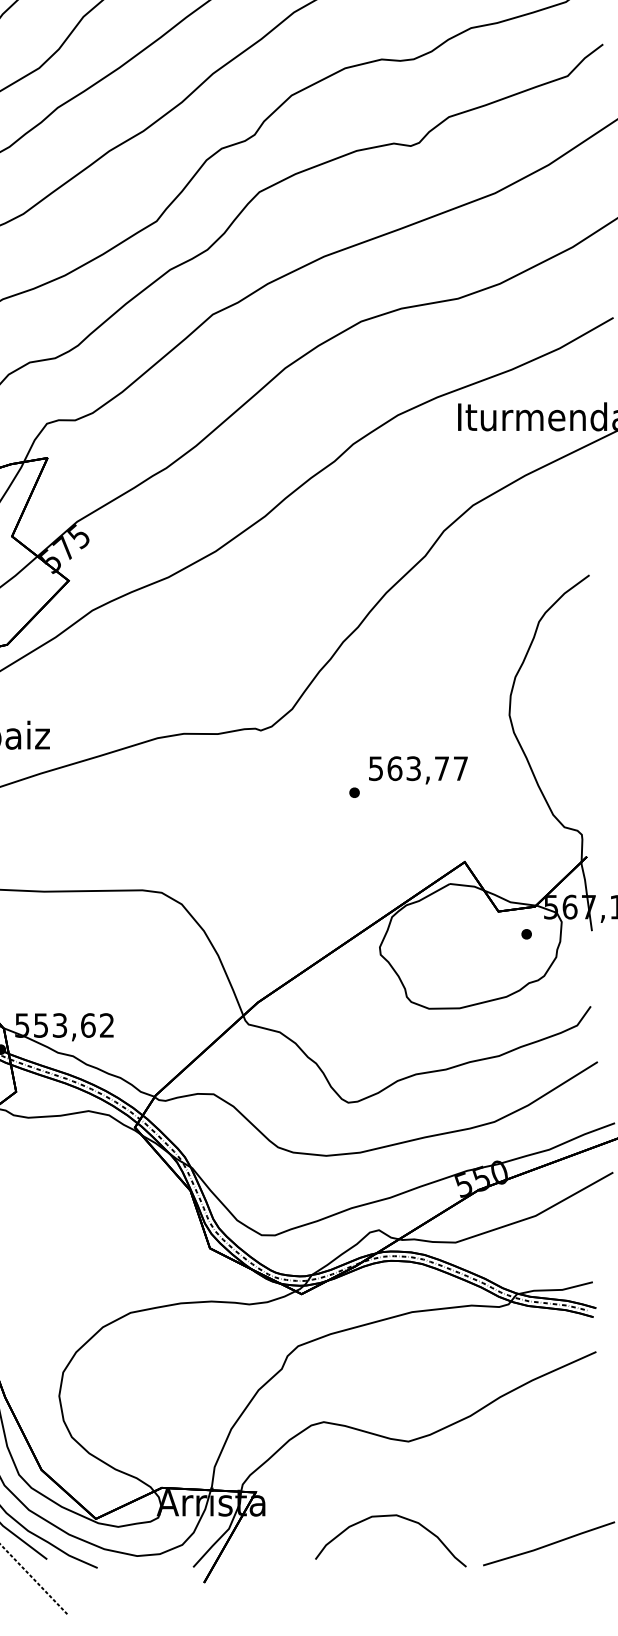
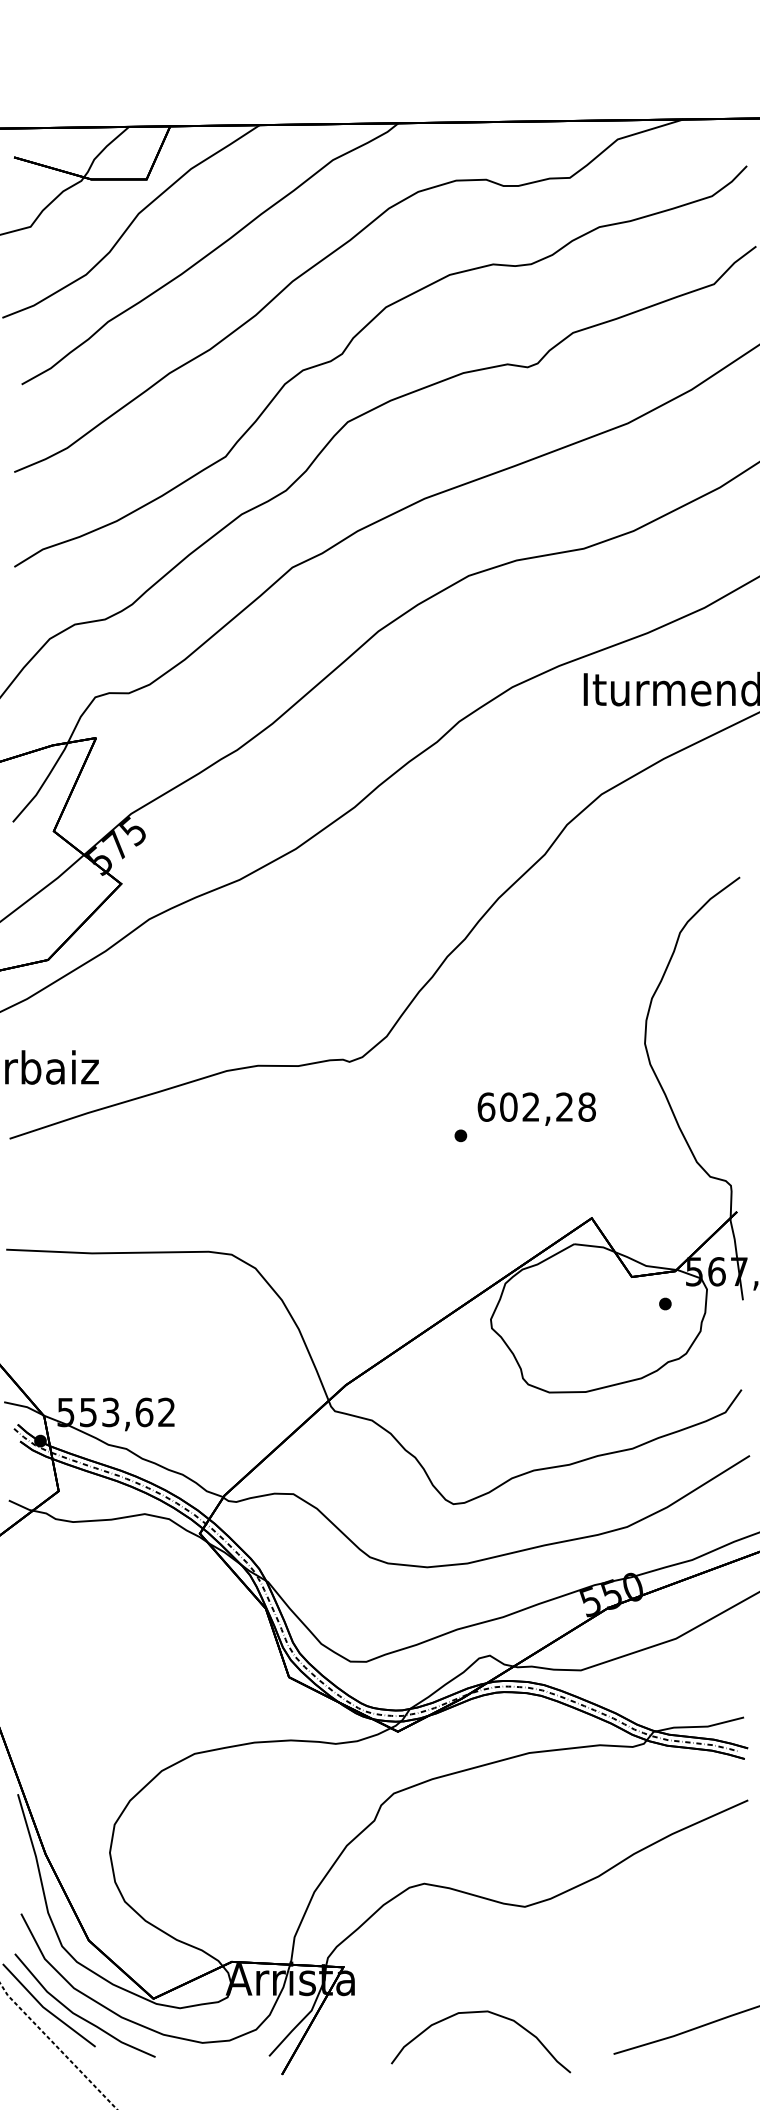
text: (418, 768) -> (536, 1106), 563,77 -> 602,28
curve: (385, 1517) -> (474, 2013), moved

